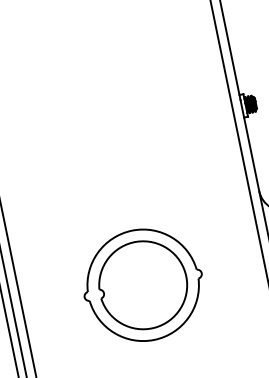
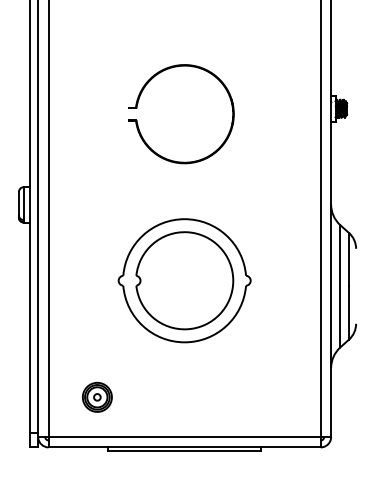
part: (73, 155) -> (138, 124), added

